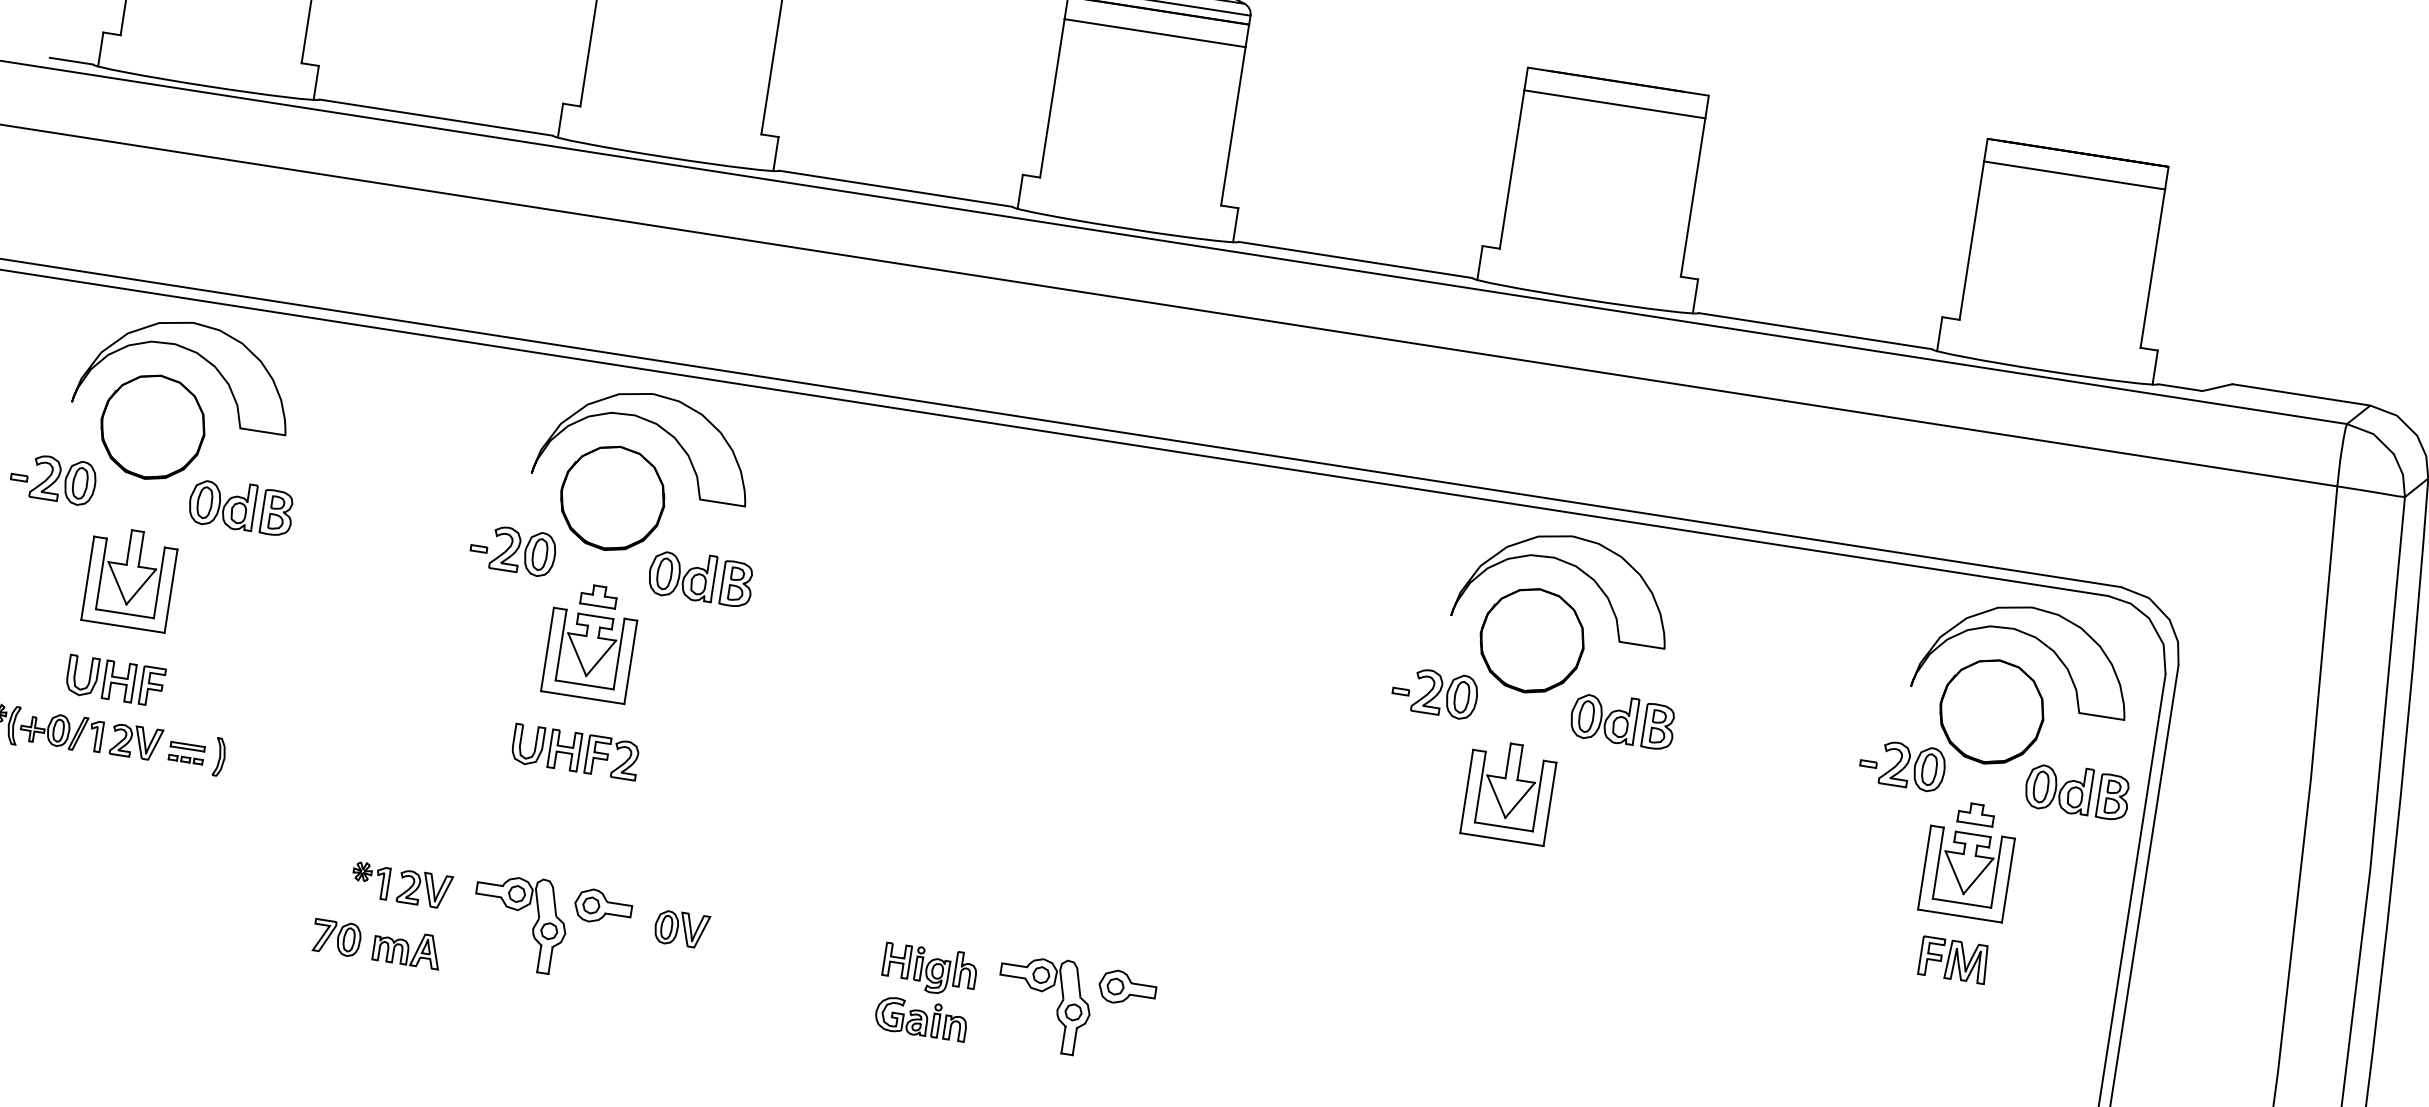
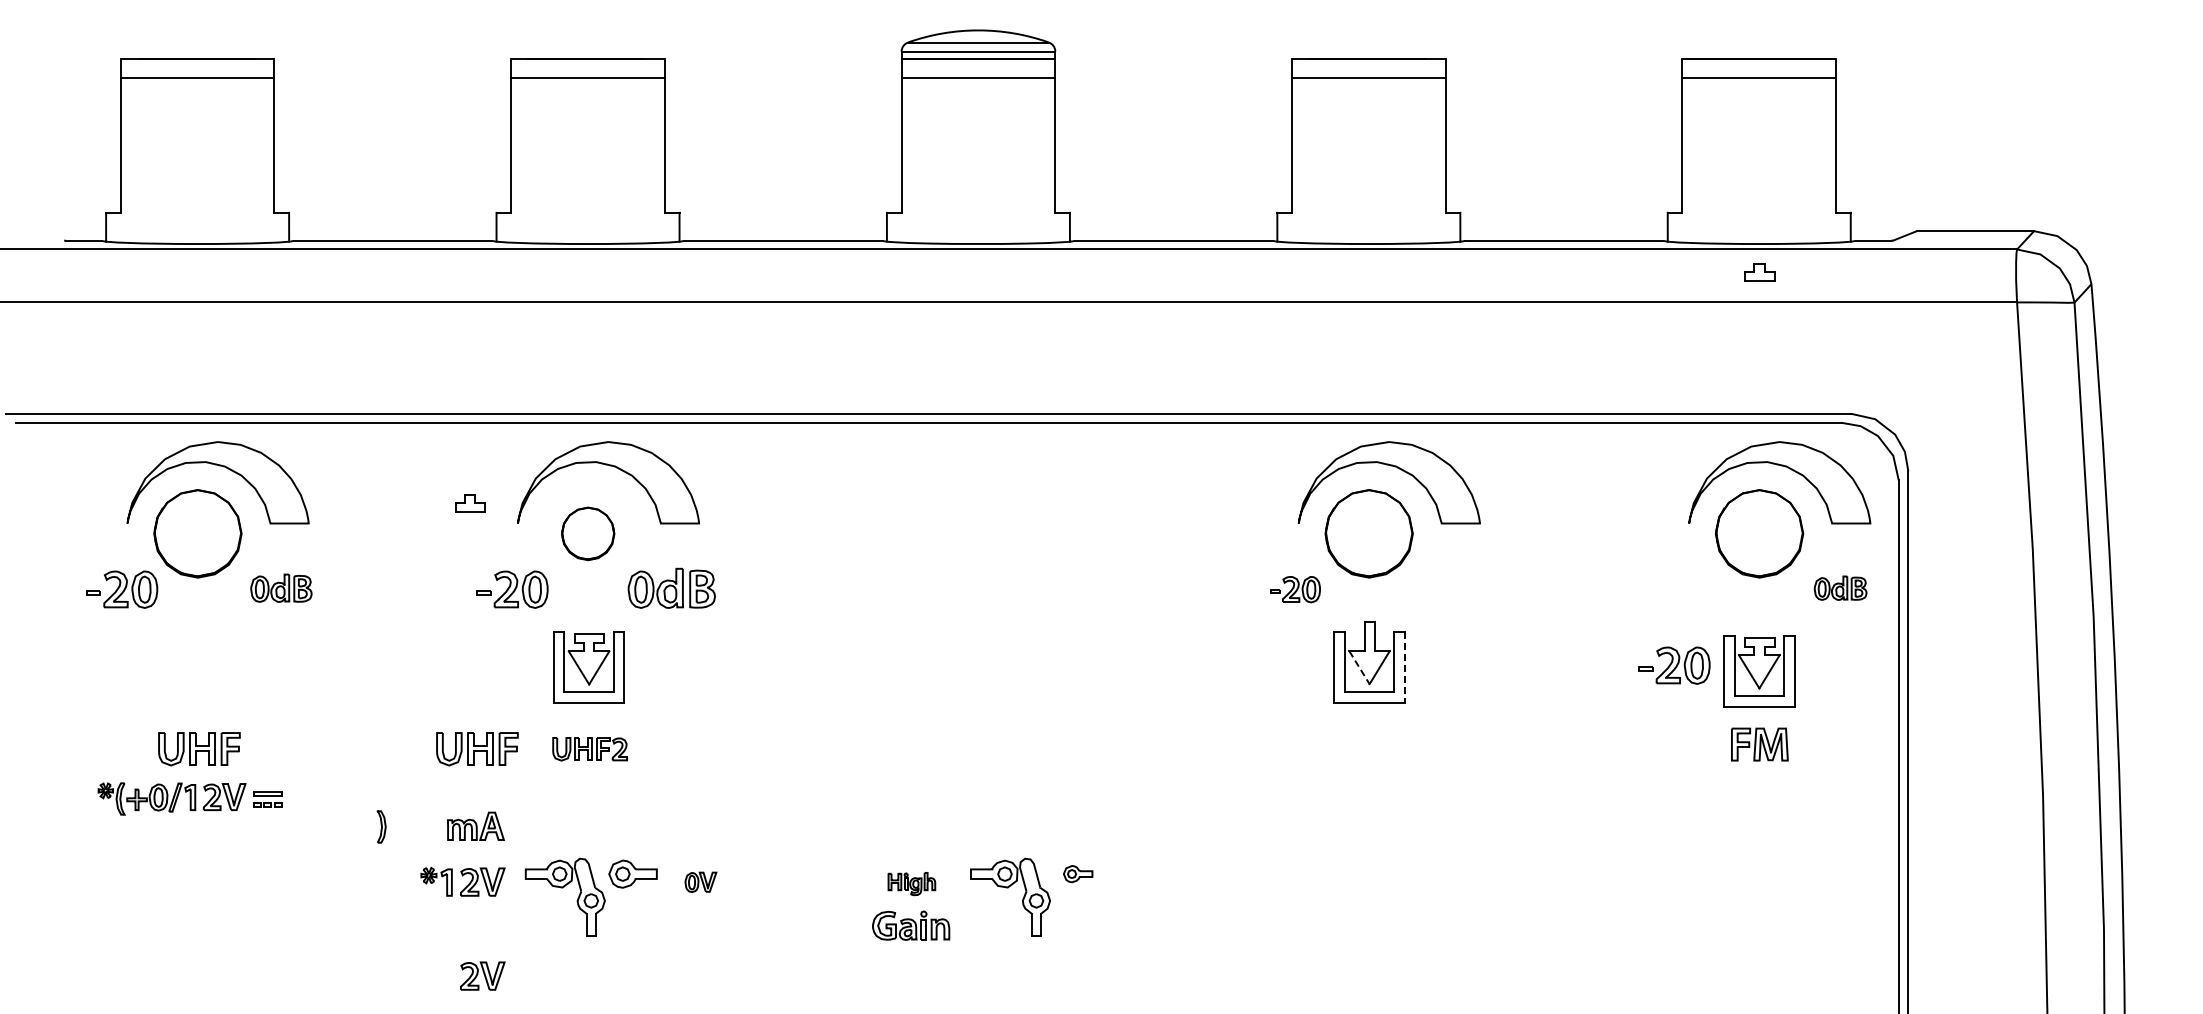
part: (611, 497) -> (587, 533), size x0.6
part: (241, 505) -> (281, 587), size x0.7
part: (130, 578) -> (198, 662), removed
part: (599, 596) -> (470, 503), moved
part: (1435, 692) -> (1295, 589), size x0.7
part: (1622, 719) -> (1454, 587), removed
part: (442, 732) -> (477, 749), added
part: (574, 752) -> (589, 749), size x0.7
part: (219, 756) -> (381, 826), moved
part: (1902, 765) -> (1674, 665), moved
part: (2077, 789) -> (1840, 587), size x0.6
line: (1496, 797) -> (1359, 668), solid -> dashed
line: (1549, 804) -> (1404, 667), solid -> dashed
part: (1976, 814) -> (1759, 272), moved
part: (681, 929) -> (700, 882), size x0.7
part: (336, 937) -> (415, 933), removed
part: (407, 947) -> (475, 825), moved
part: (929, 969) -> (911, 883), size x0.6
part: (1126, 987) -> (1077, 873), size x0.6
part: (407, 999) -> (482, 975), added

